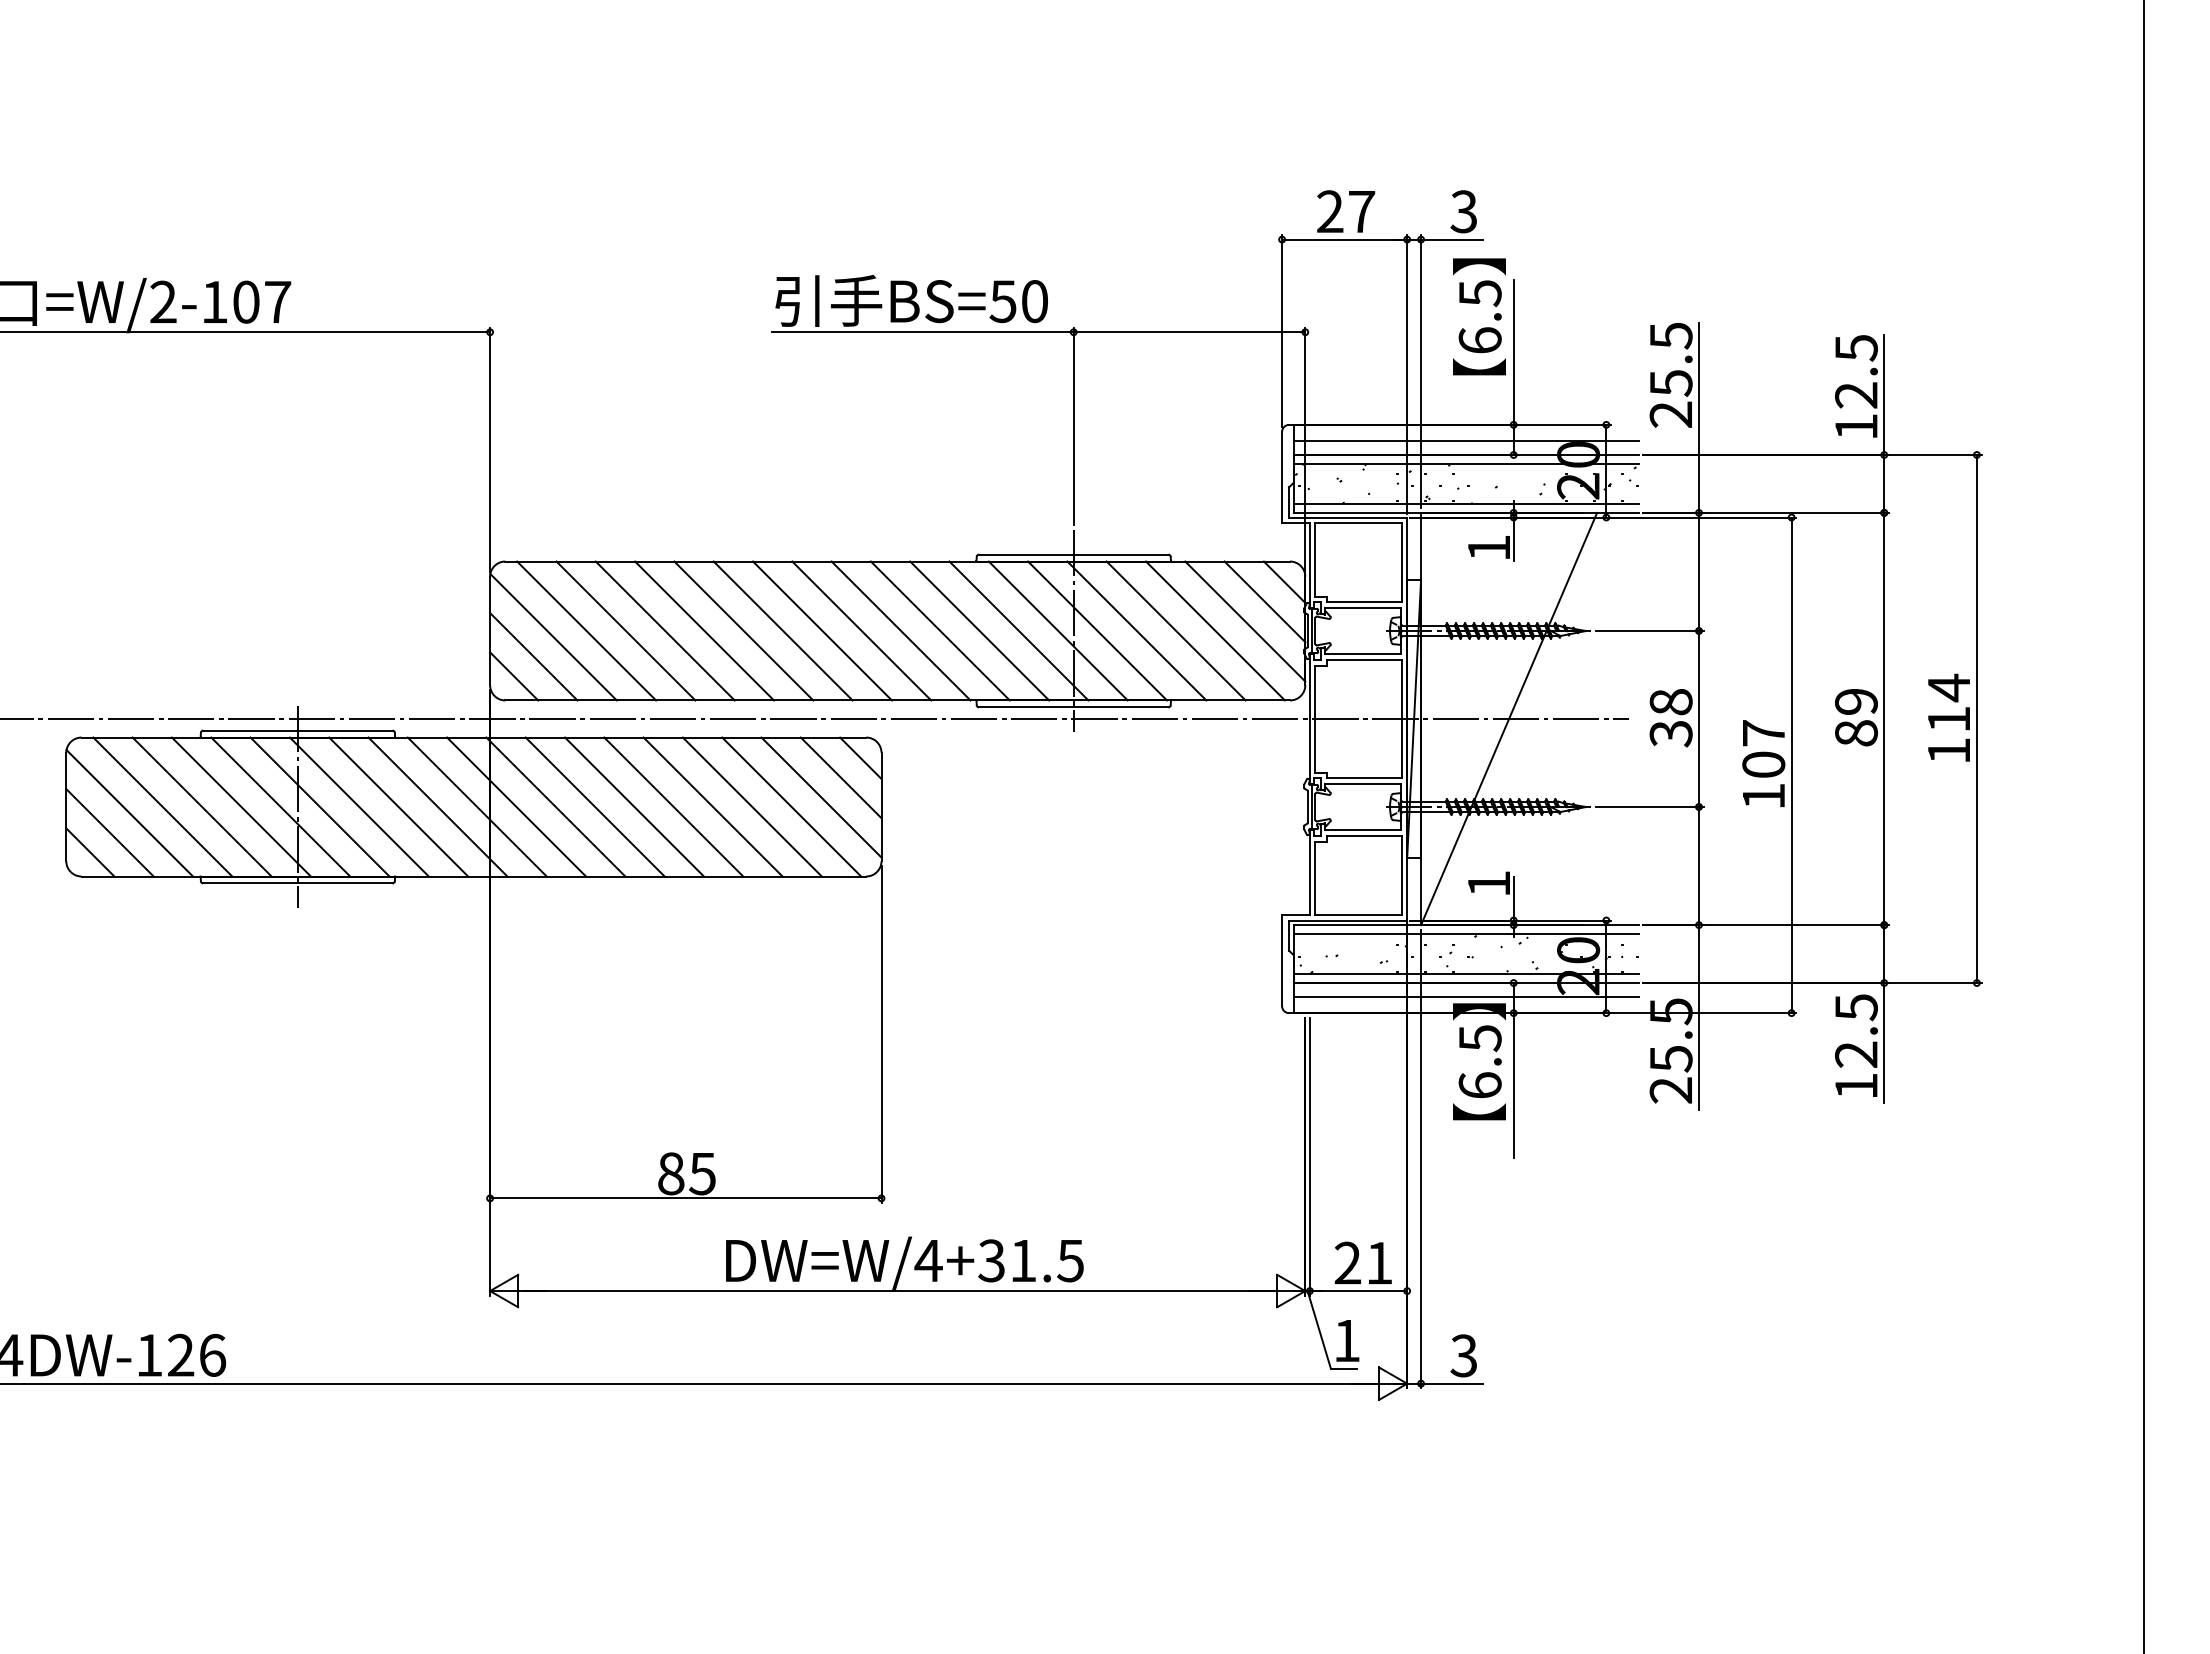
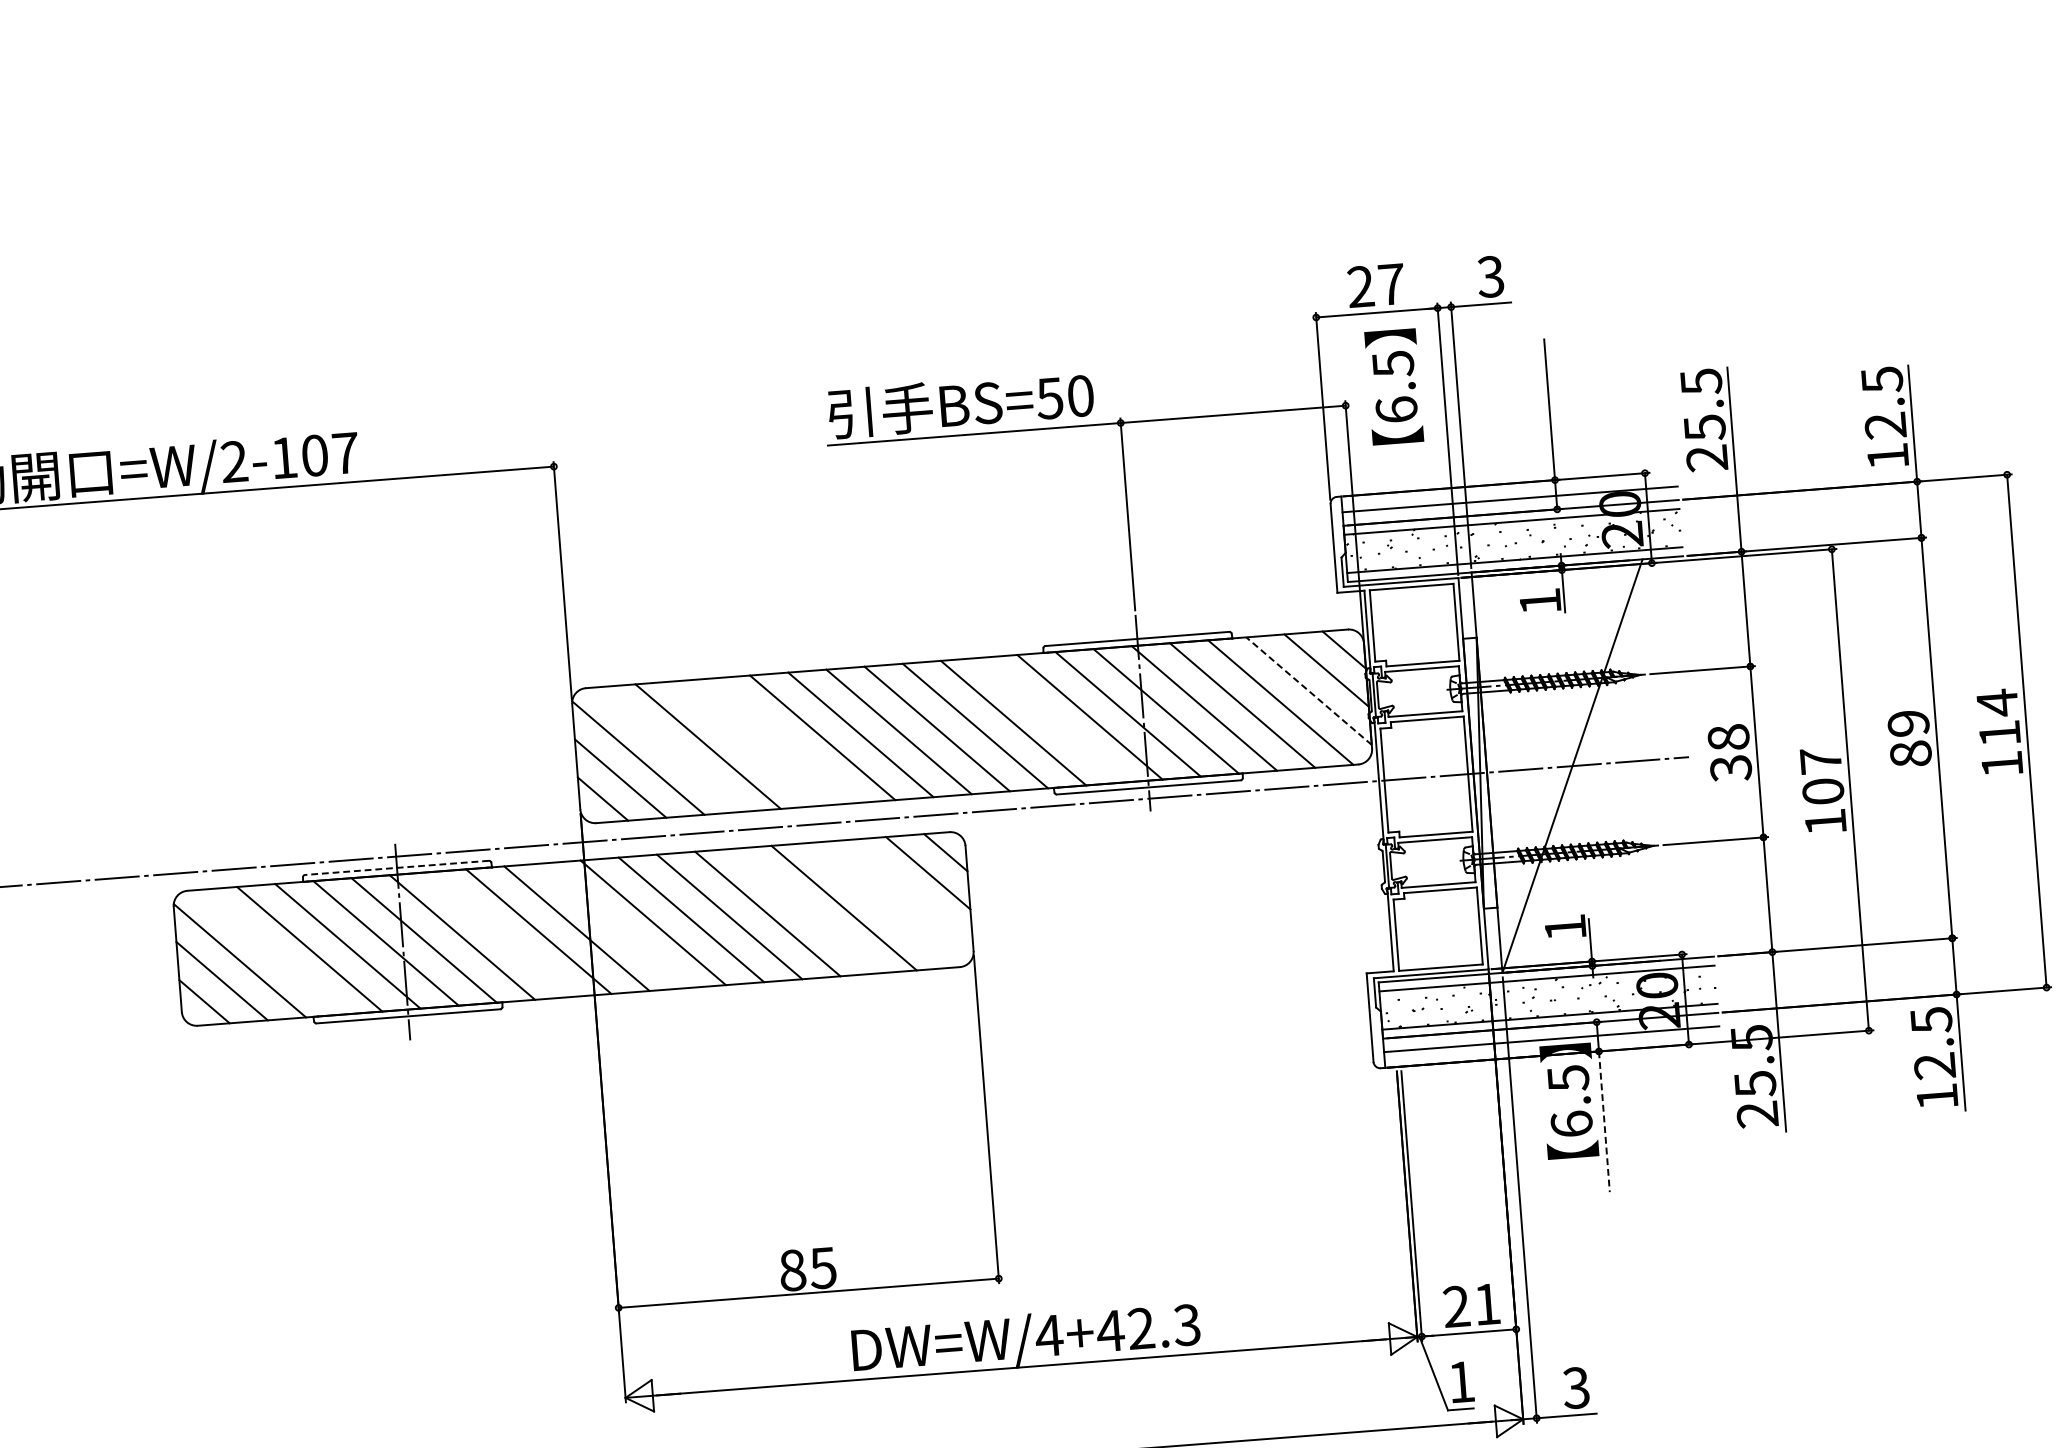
text: (1479, 316) -> (1394, 386), moved
line: (1245, 621) -> (1309, 691), solid -> dashed
line: (586, 630) -> (669, 749), removed
line: (664, 630) -> (745, 743), removed
line: (704, 630) -> (784, 740), removed
line: (979, 630) -> (1051, 719), removed
line: (297, 730) -> (396, 867), solid -> dashed
line: (821, 797) -> (910, 893), removed
line: (162, 806) -> (271, 951), removed
line: (398, 806) -> (500, 934), removed
line: (516, 806) -> (615, 925), removed
line: (712, 806) -> (805, 910), removed
line: (791, 806) -> (882, 904), removed
line: (1513, 1086) -> (1604, 1122), solid -> dashed
text: (1030, 1260) -> (1148, 1327), DW=W/4+31.5 -> DW=W/4+42.3

